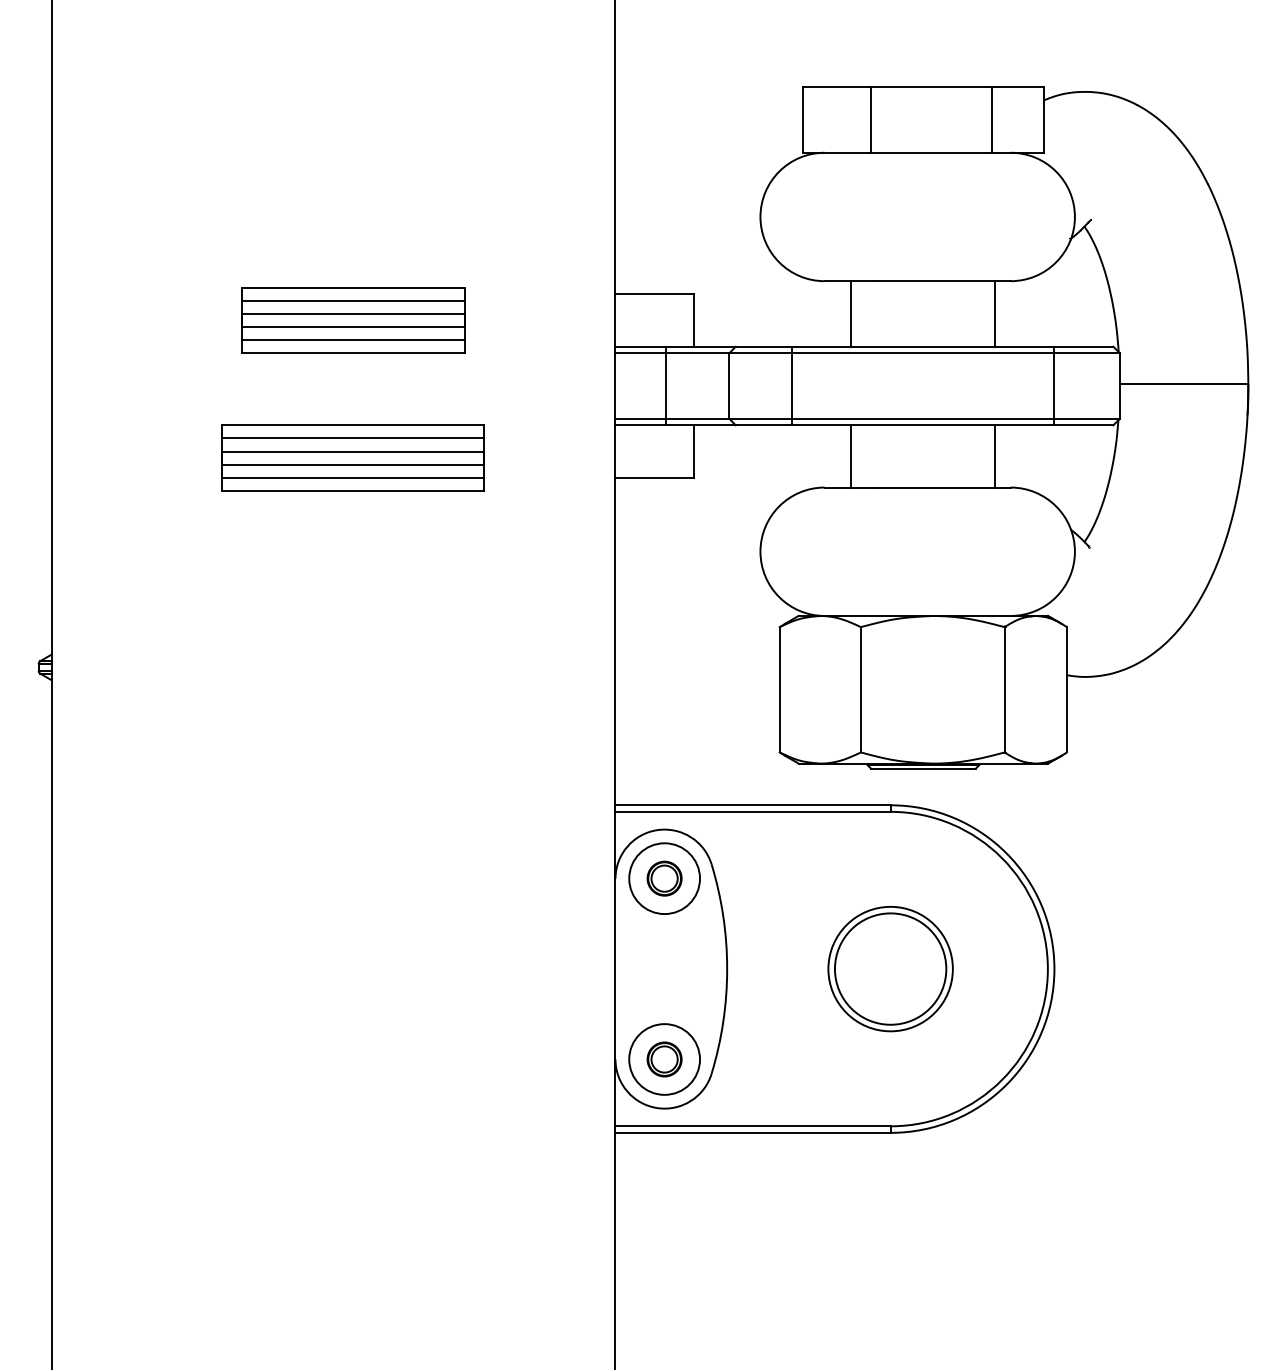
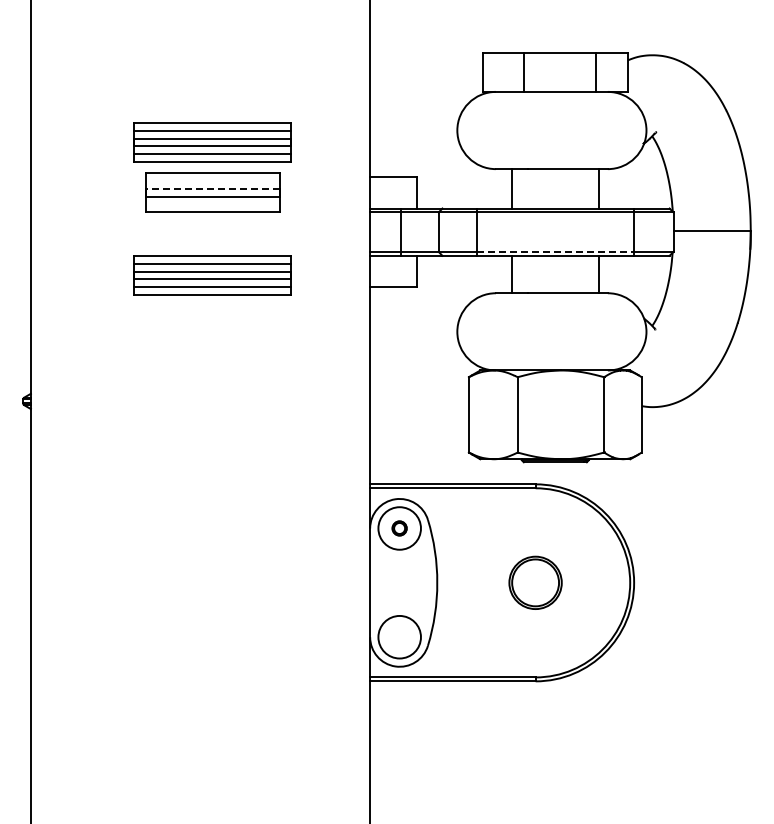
part: (353, 236) -> (212, 142), added
line: (353, 300) -> (212, 180), removed
line: (353, 313) -> (212, 188), solid -> dashed
line: (353, 339) -> (212, 204), removed
line: (923, 418) -> (555, 251), solid -> dashed
part: (664, 878) -> (399, 528), size x0.7
part: (890, 968) -> (535, 582), size x0.7
part: (664, 1059) -> (399, 637), removed

